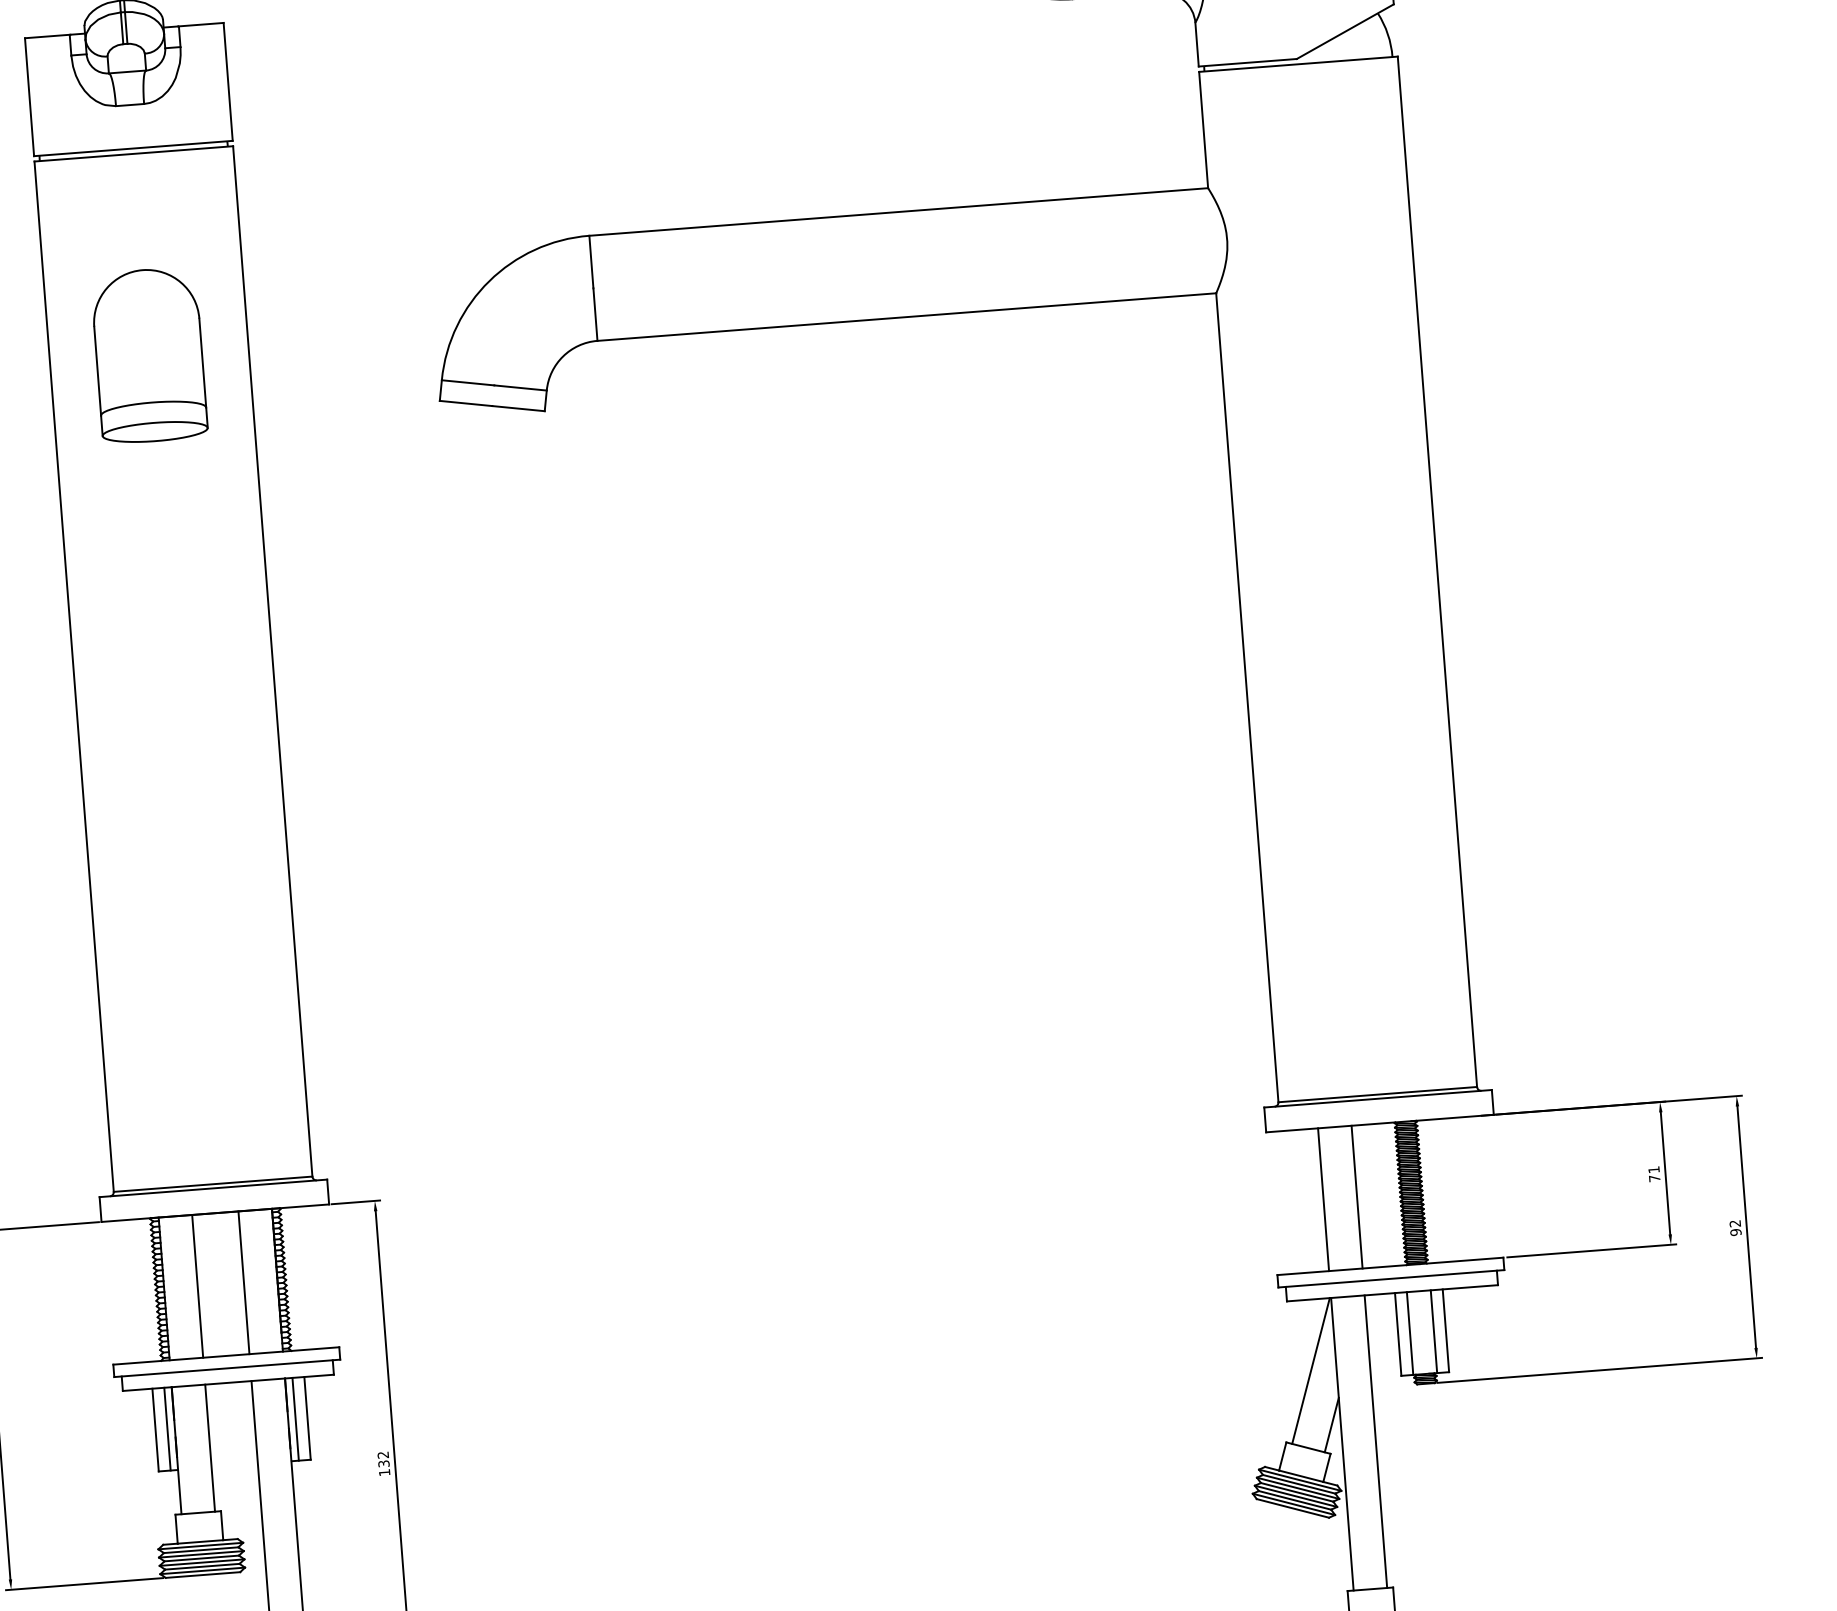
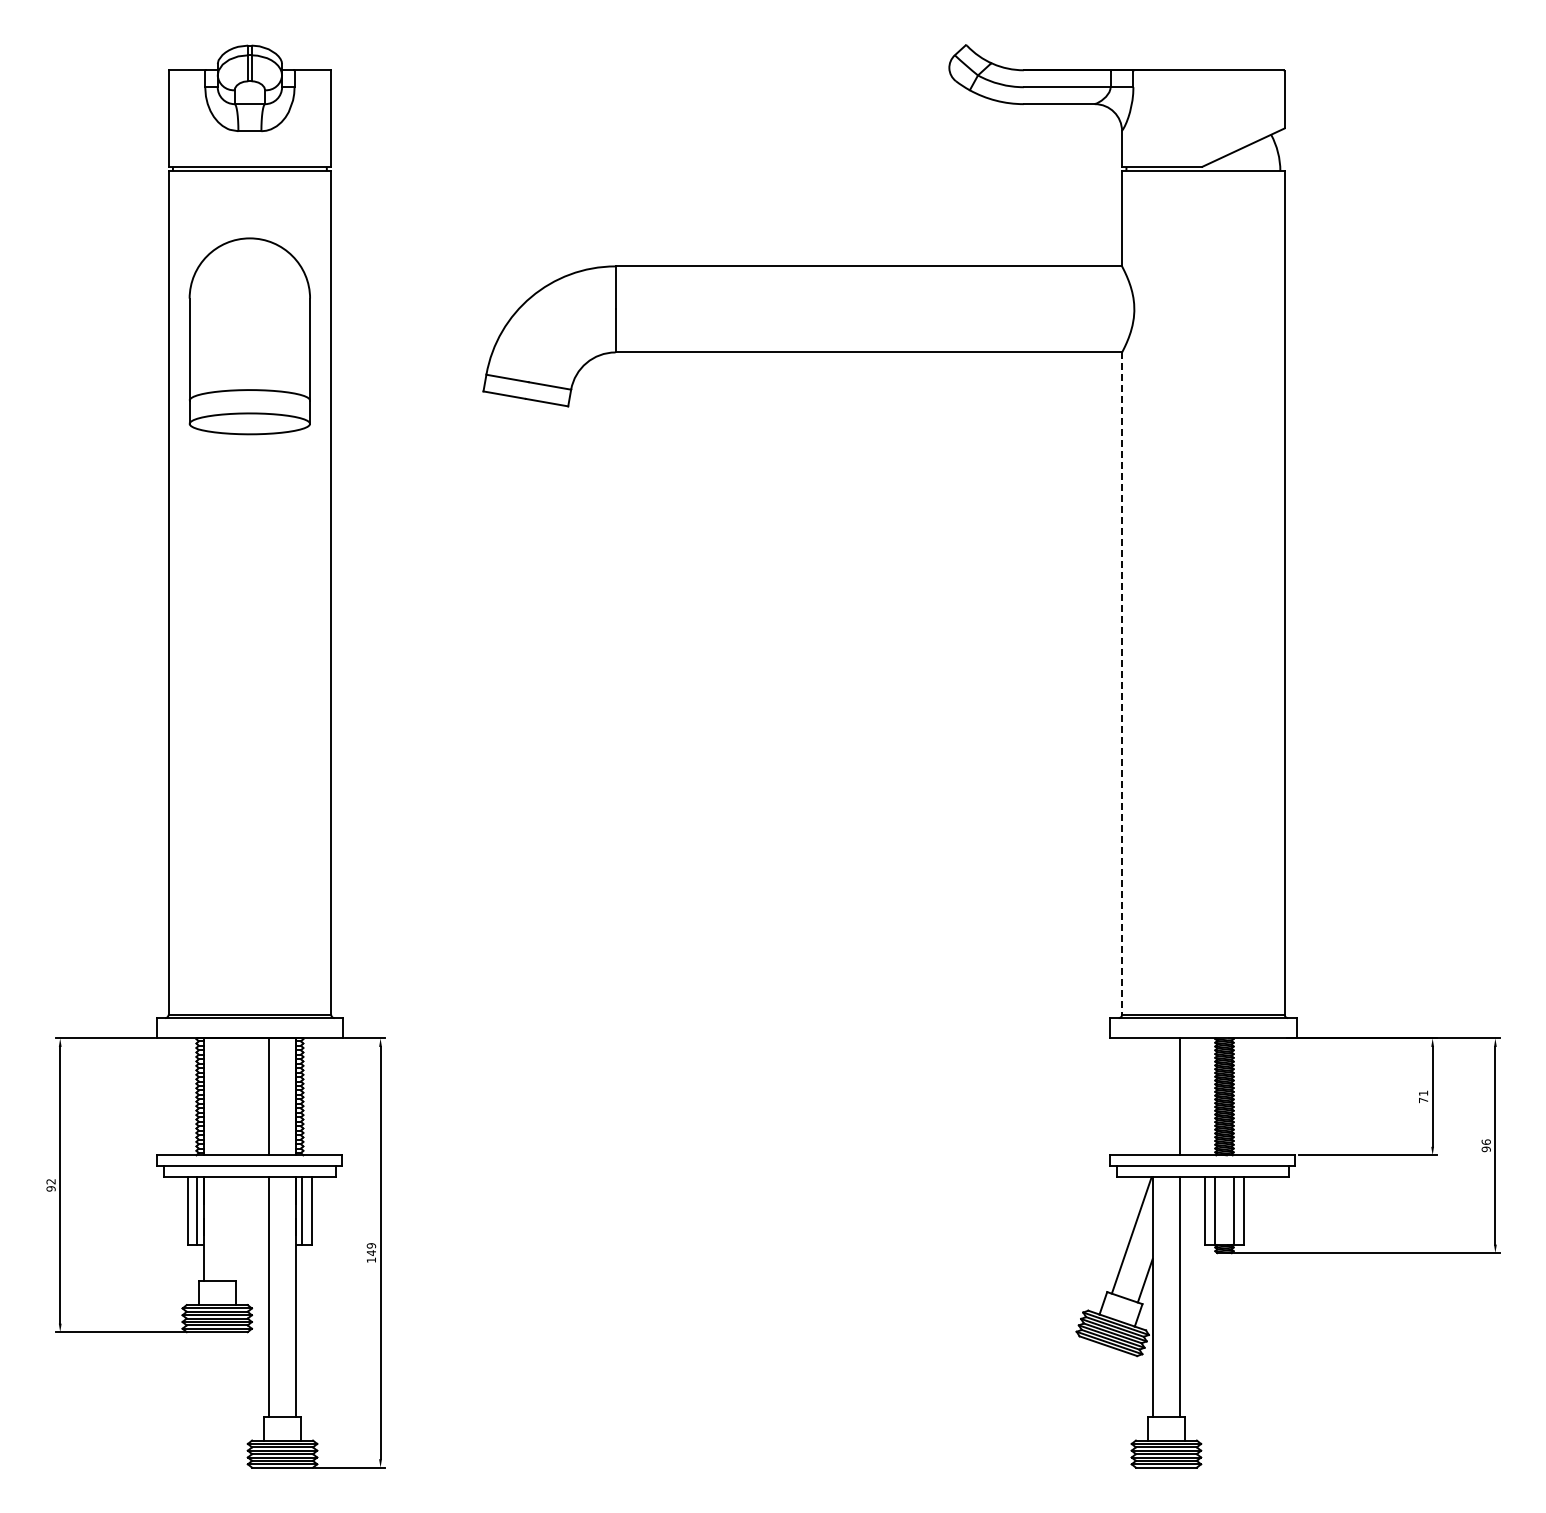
part: (148, 355) -> (249, 336), size x1.4
line: (1247, 698) -> (1122, 684), solid -> dashed
line: (1323, 1199) -> (1152, 1096), removed
text: (1734, 1222) -> (1485, 1141), 92 -> 96
line: (197, 1285) -> (230, 1096), removed
line: (209, 1448) -> (230, 1229), removed
text: (383, 1459) -> (371, 1249), 132 -> 149

